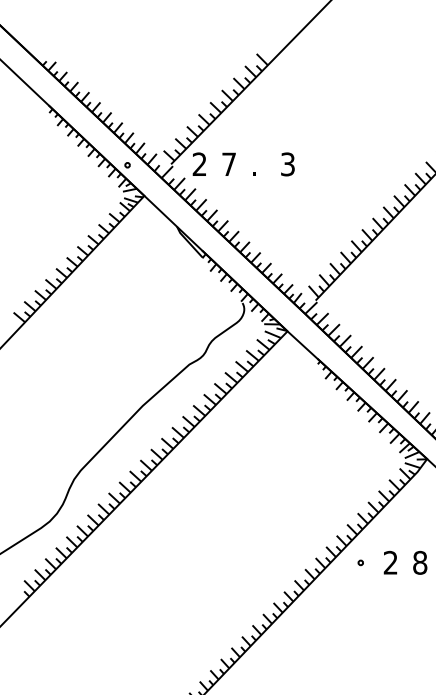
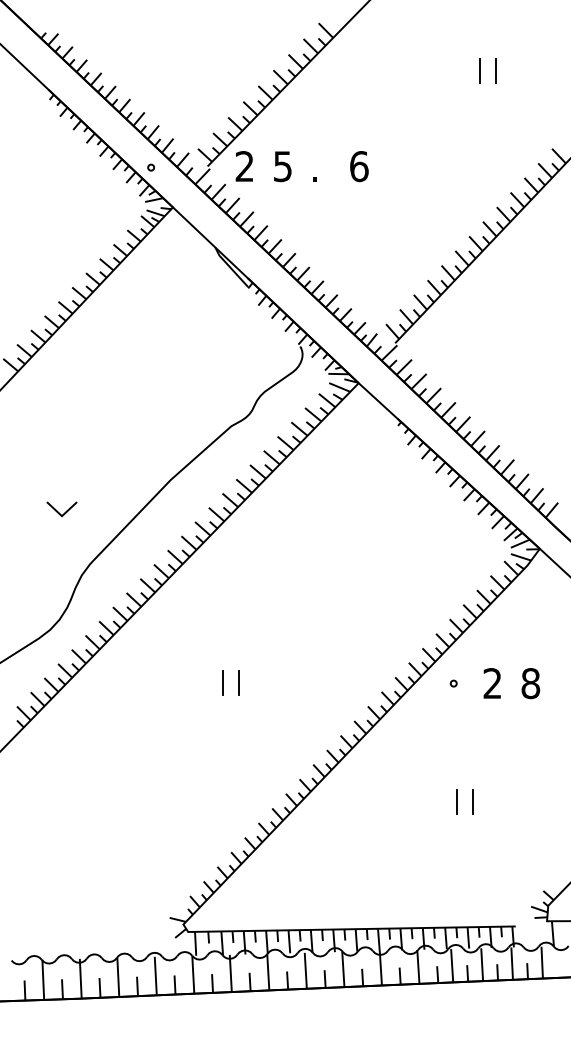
line: (381, 90) -> (480, 70), added
line: (393, 90) -> (496, 70), added
text: (228, 164) -> (282, 166), 7 -> 5
text: (288, 164) -> (359, 166), 3 -> 6
line: (56, 430) -> (58, 511), added
line: (183, 562) -> (223, 683), added
line: (195, 562) -> (239, 683), added
line: (362, 653) -> (456, 801), added
line: (375, 653) -> (472, 801), added

